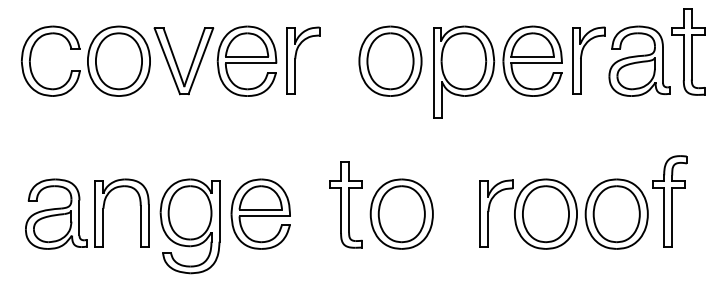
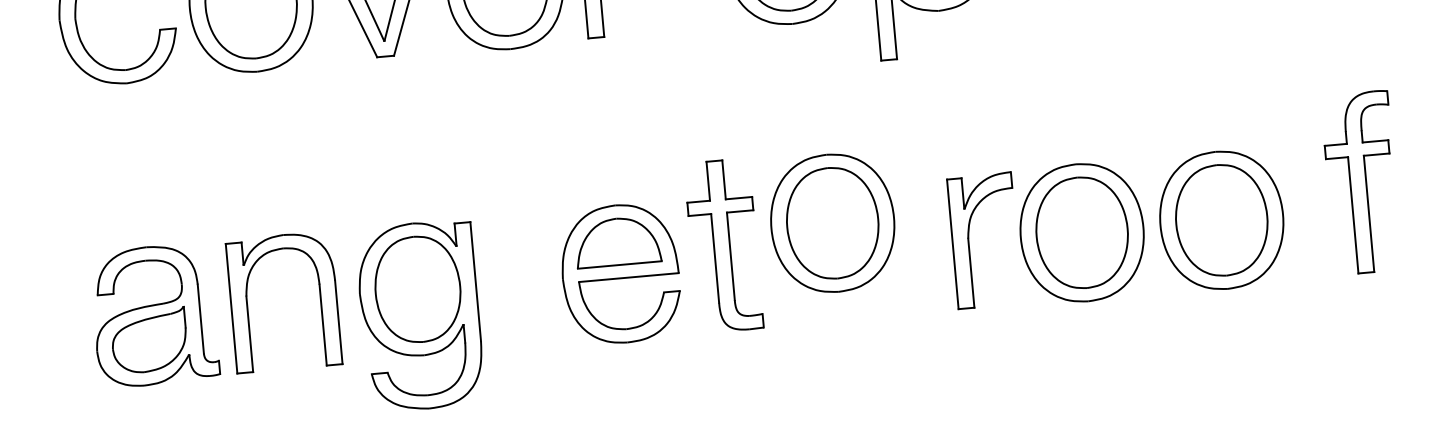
part: (260, 213) -> (619, 272), moved
part: (401, 213) -> (831, 221), moved
part: (563, 213) -> (1116, 228), moved

